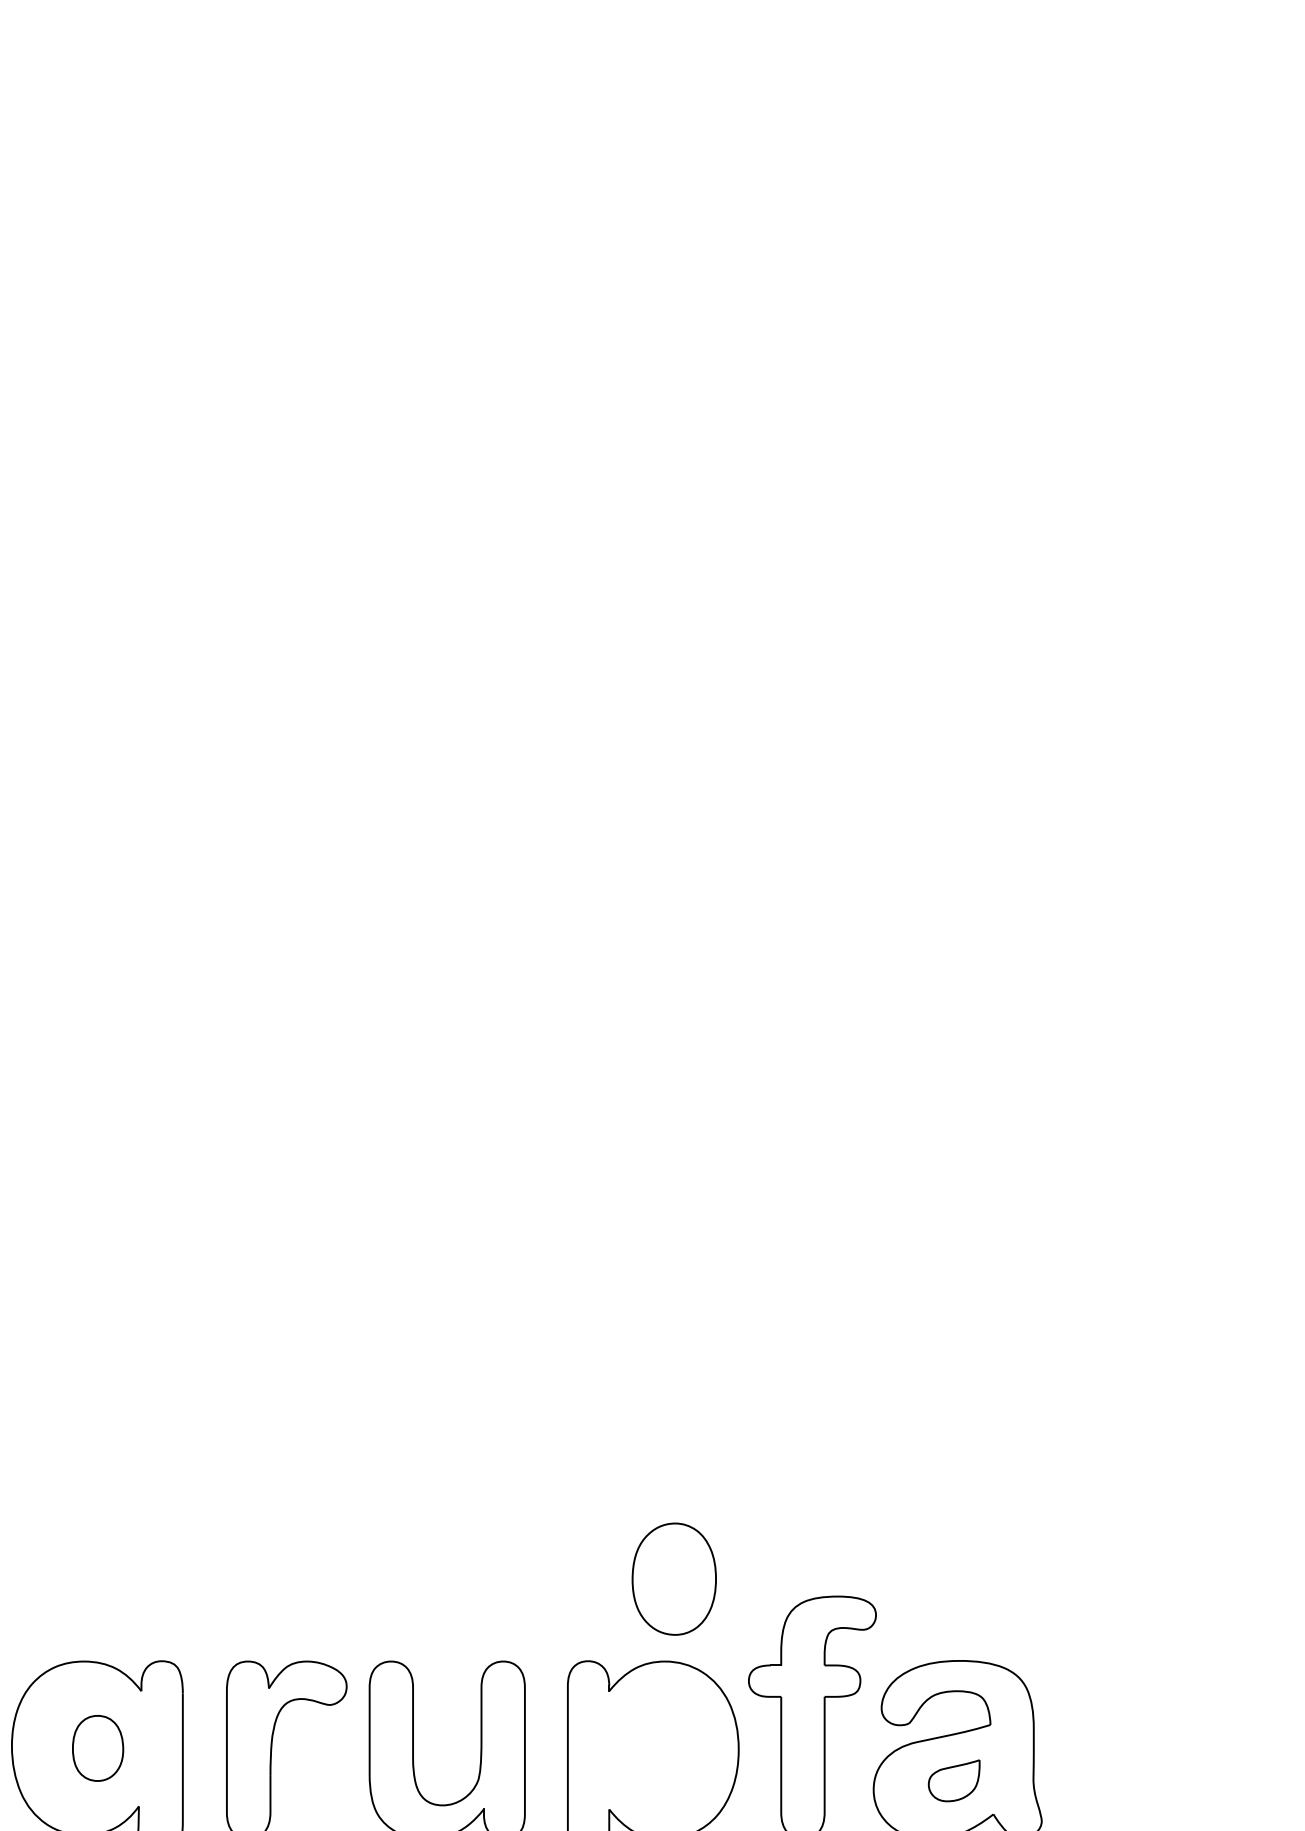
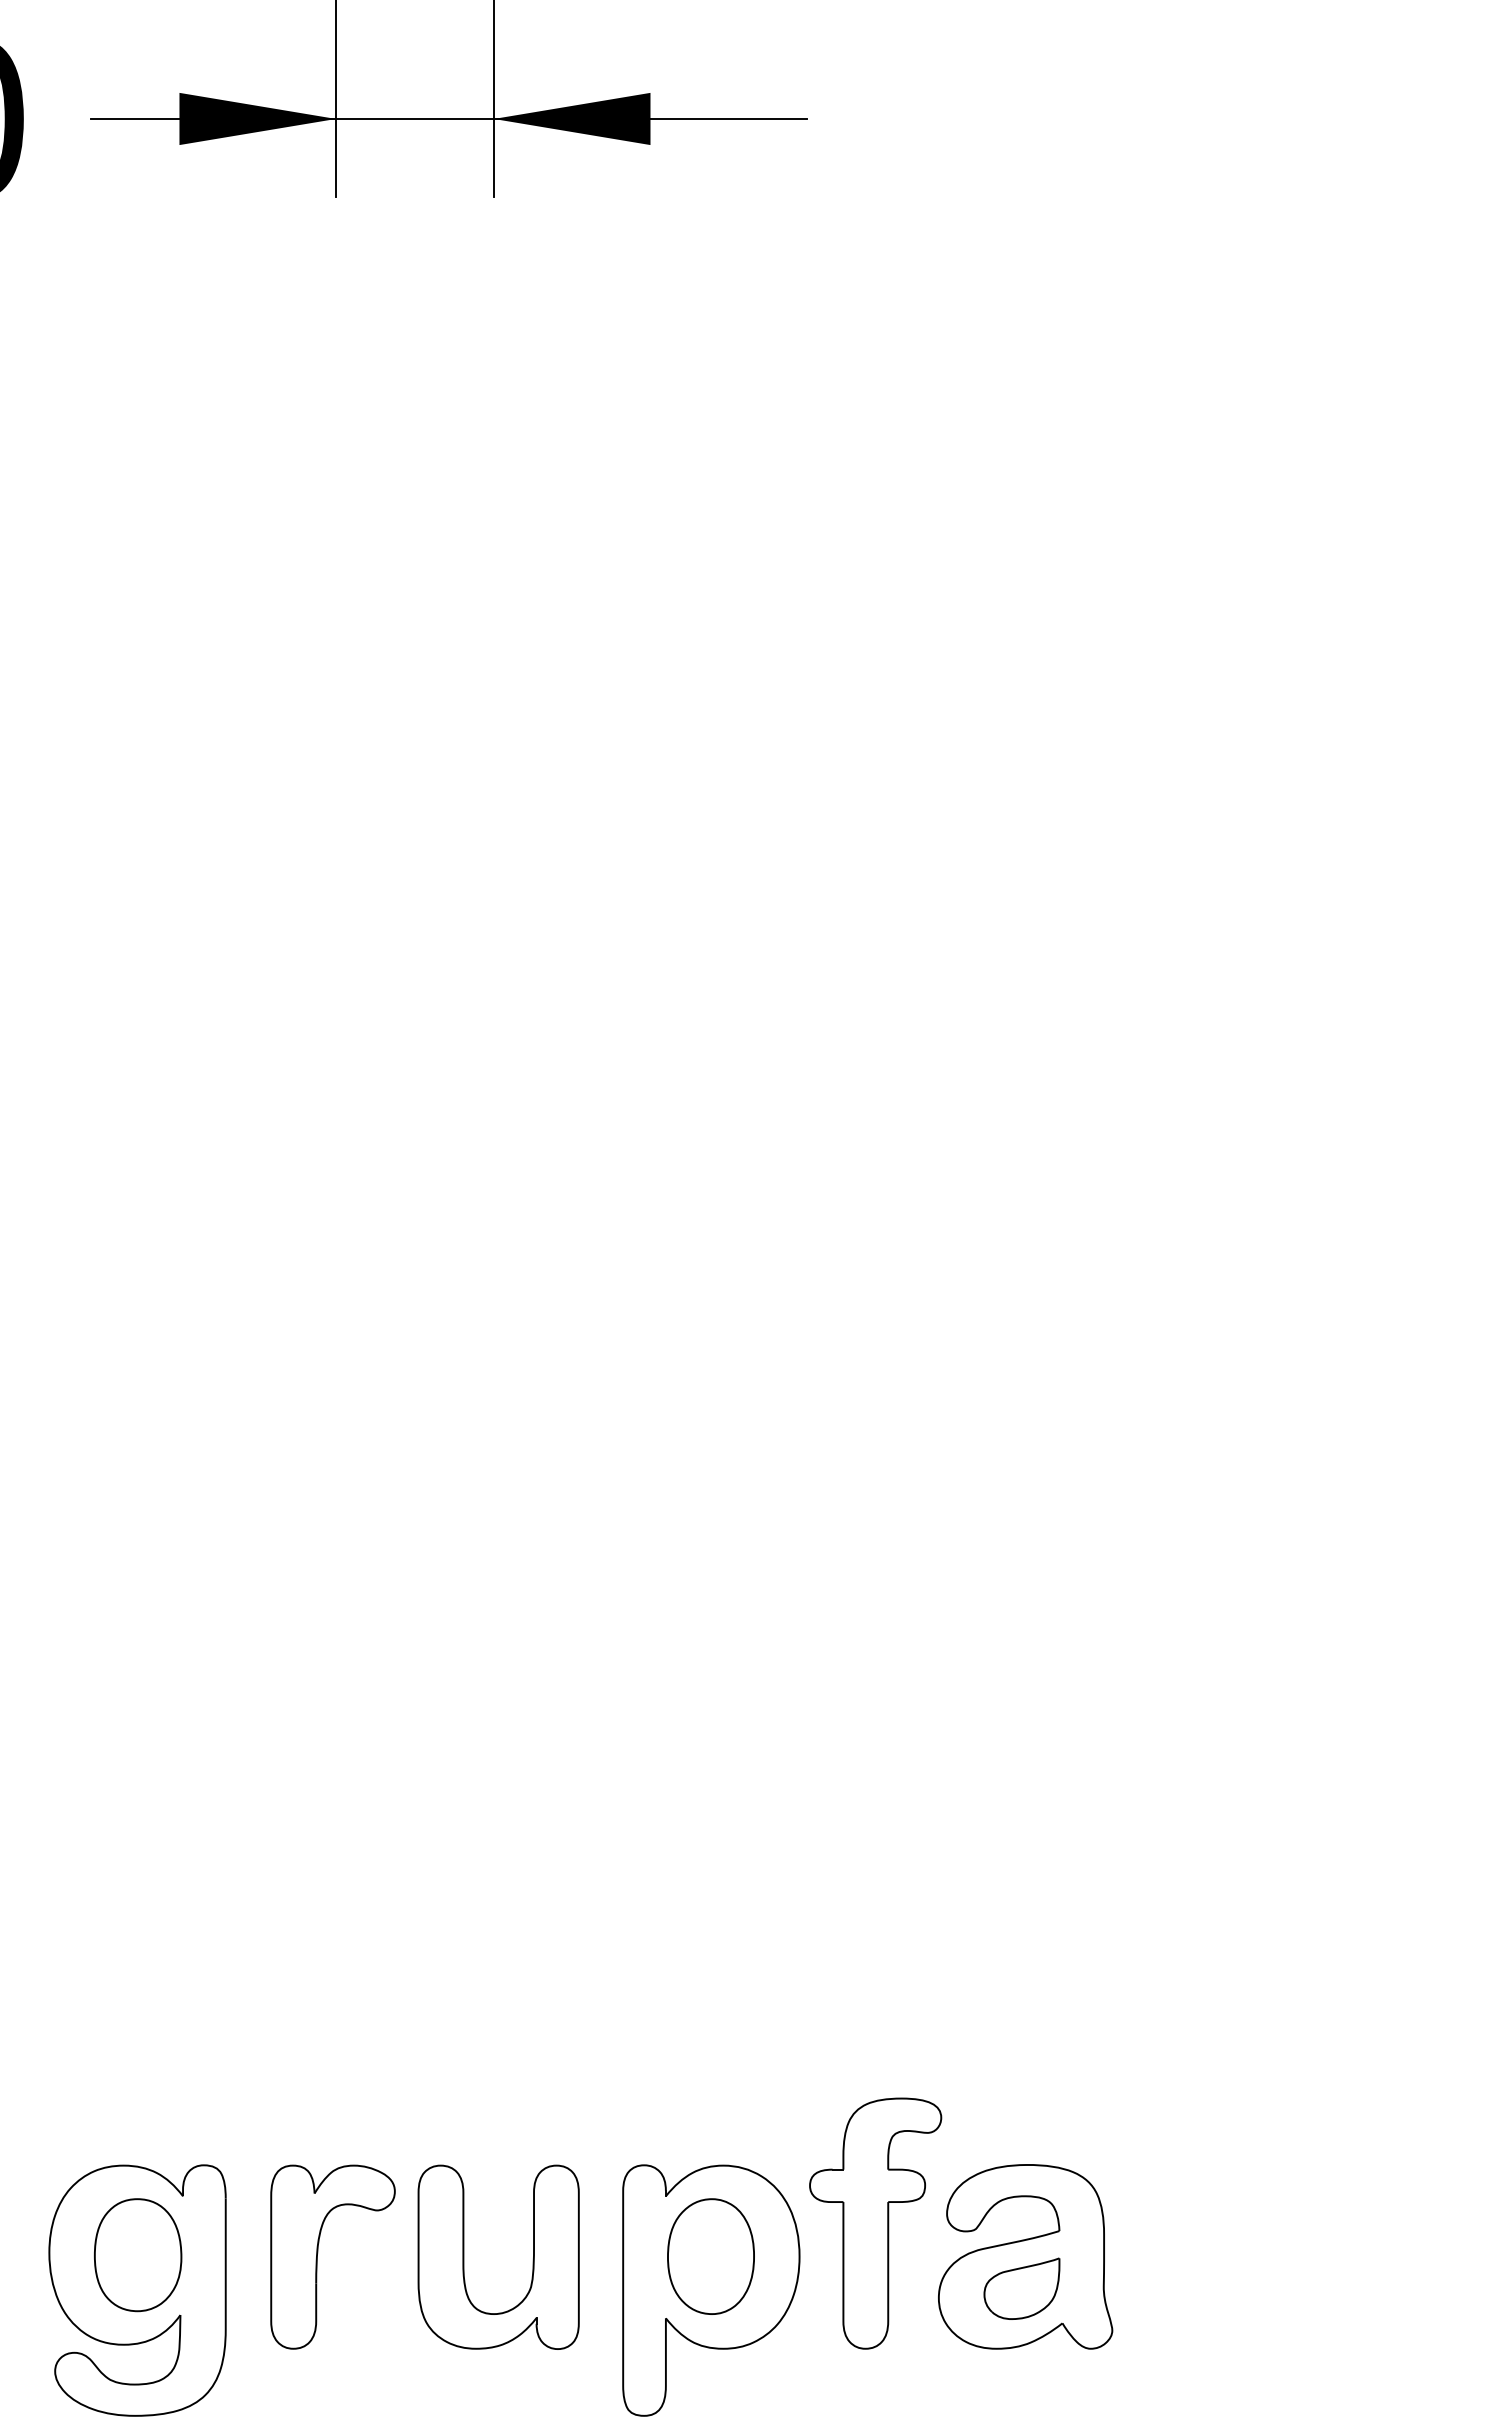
part: (673, 1579) -> (710, 2256), moved
part: (98, 1748) -> (138, 2255), size x1.67
part: (953, 1780) -> (1021, 2288), size x1.43

